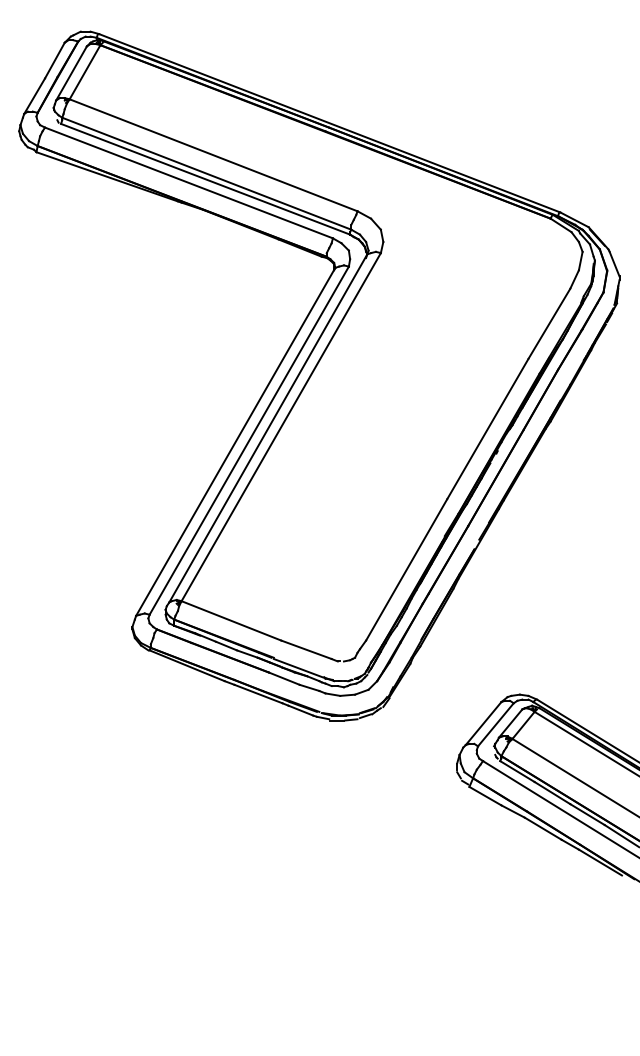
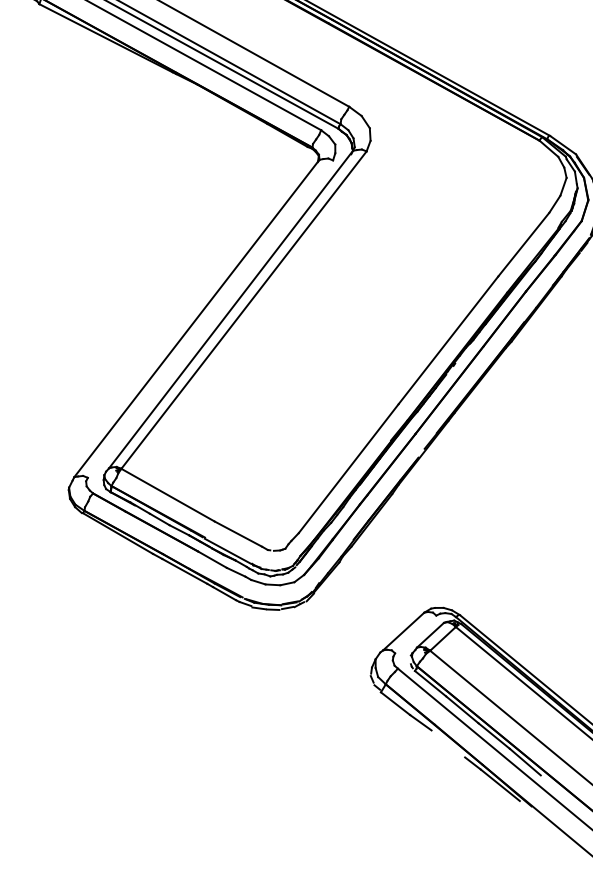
line: (248, 440) -> (209, 318), removed
line: (495, 724) -> (415, 634), removed
line: (542, 828) -> (447, 743), removed

